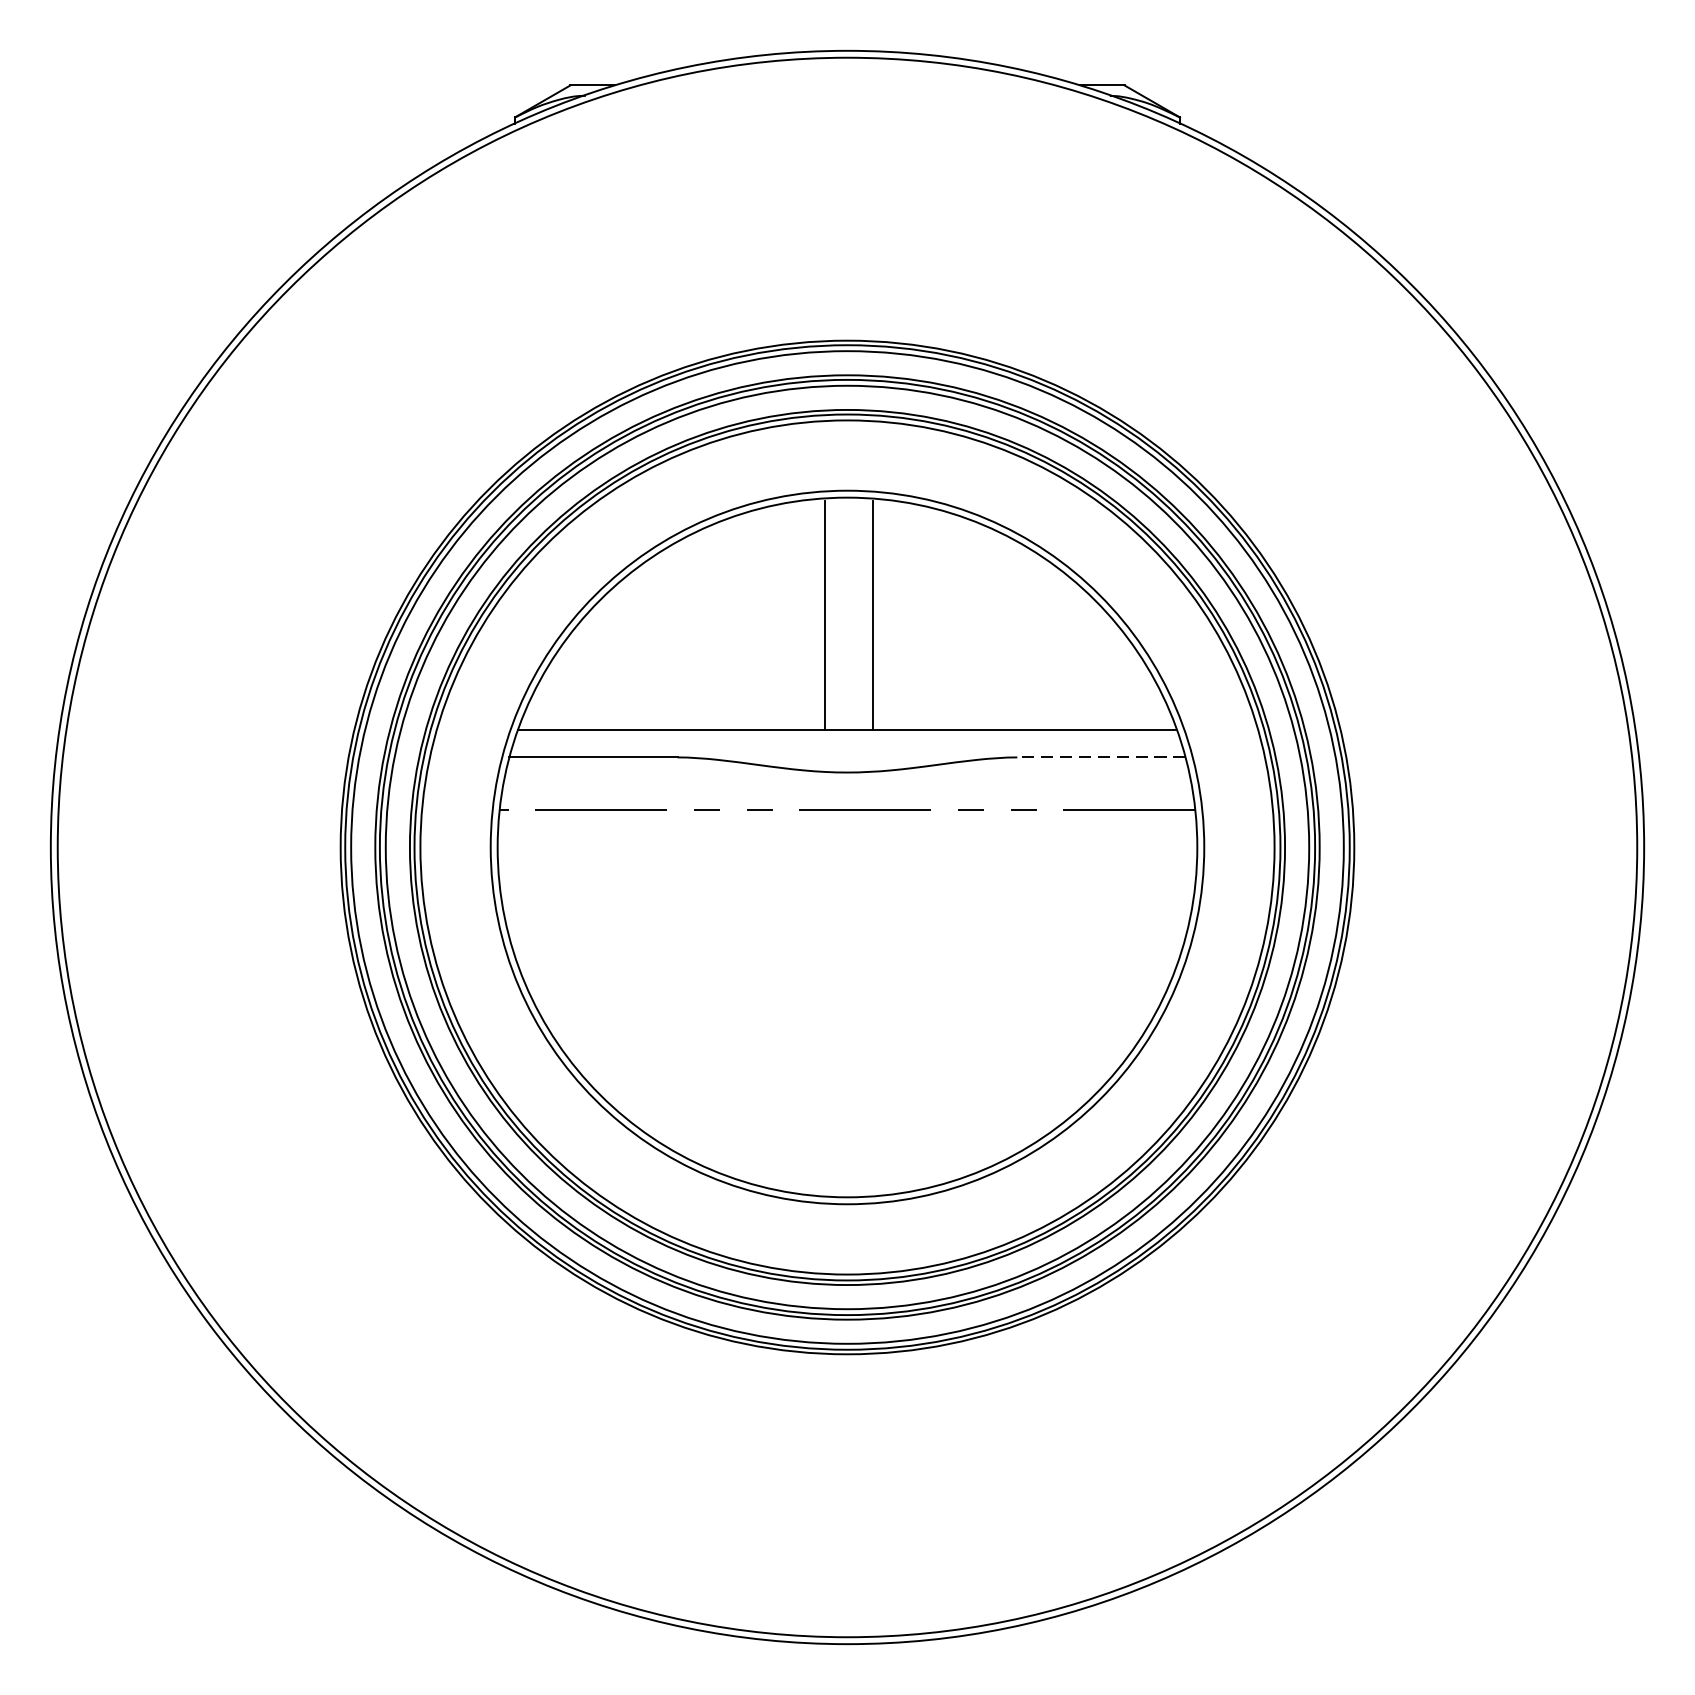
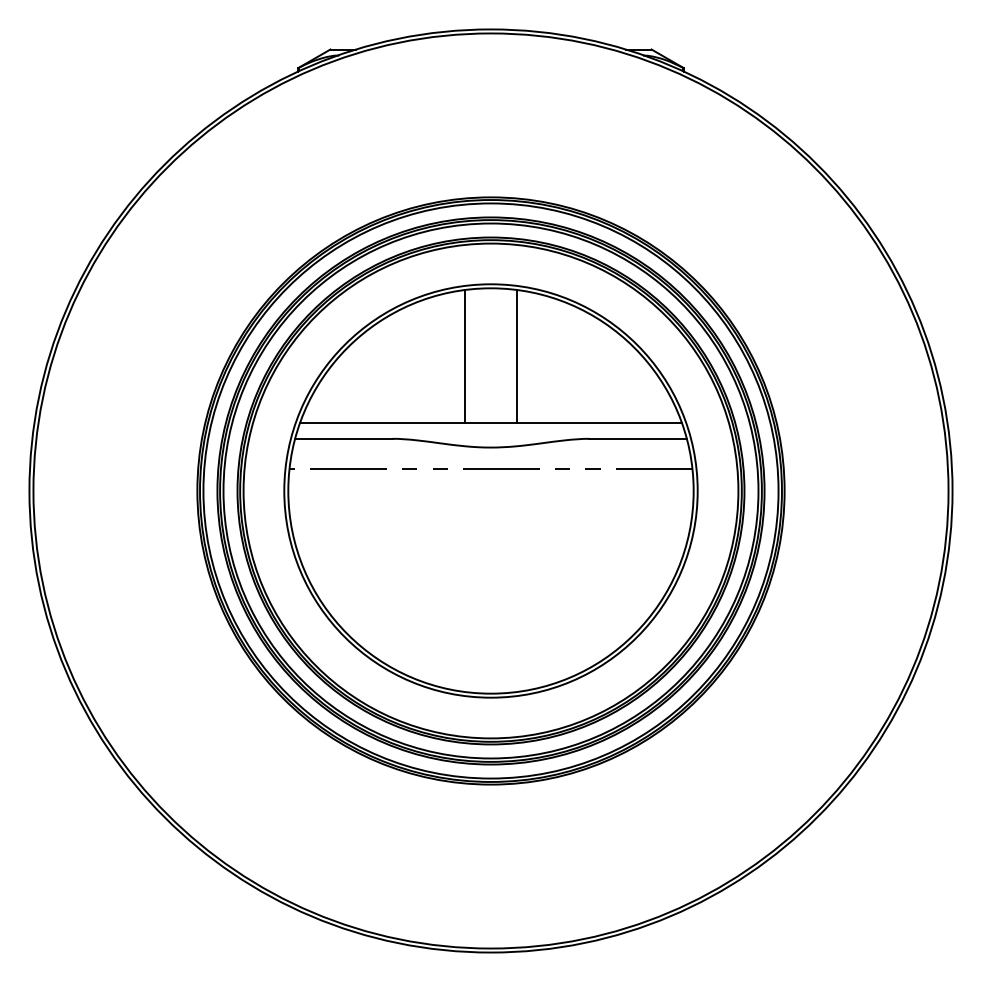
line: (825, 613) -> (517, 355), moved
line: (872, 613) -> (464, 355), moved
line: (1102, 756) -> (638, 438), dashed -> solid

